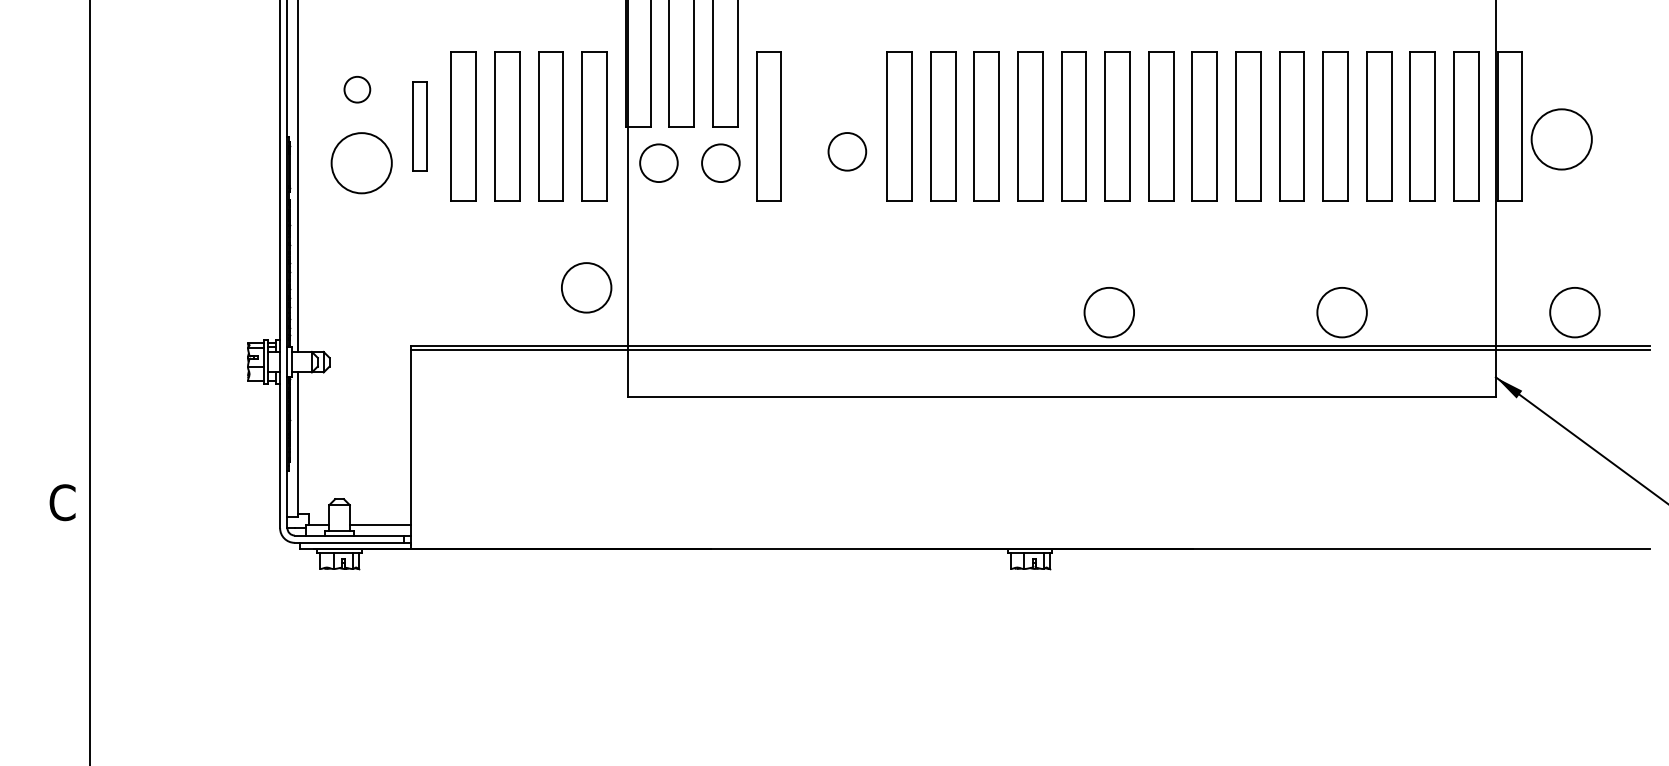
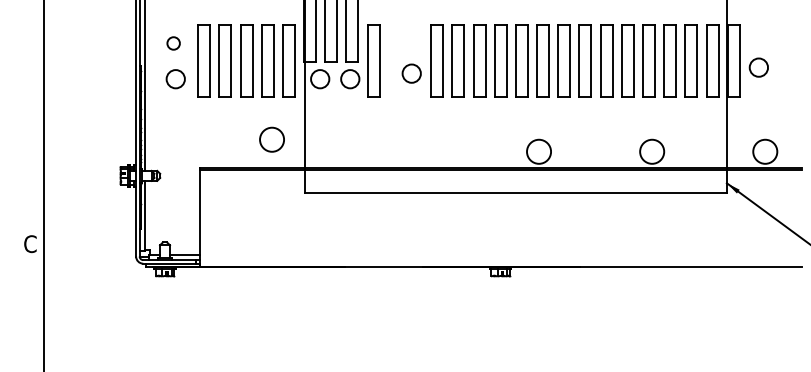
part: (418, 124) -> (203, 60), size x1.67
circle: (1560, 139) -> (758, 67), size x0.62
circle: (361, 163) -> (175, 79), size x0.62
circle: (585, 287) -> (271, 139), moved

